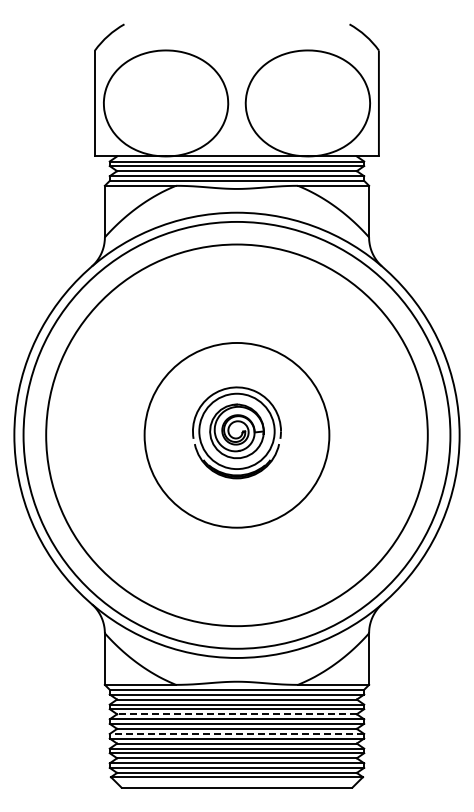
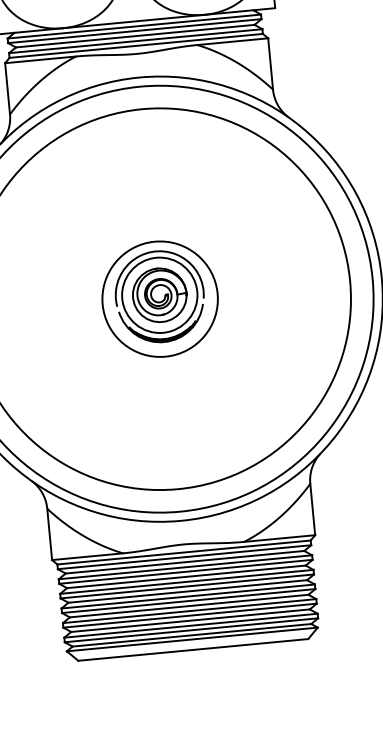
circle: (236, 435) -> (159, 299), size x0.62
line: (237, 714) -> (186, 577), dashed -> solid
line: (236, 733) -> (187, 596), dashed -> solid

